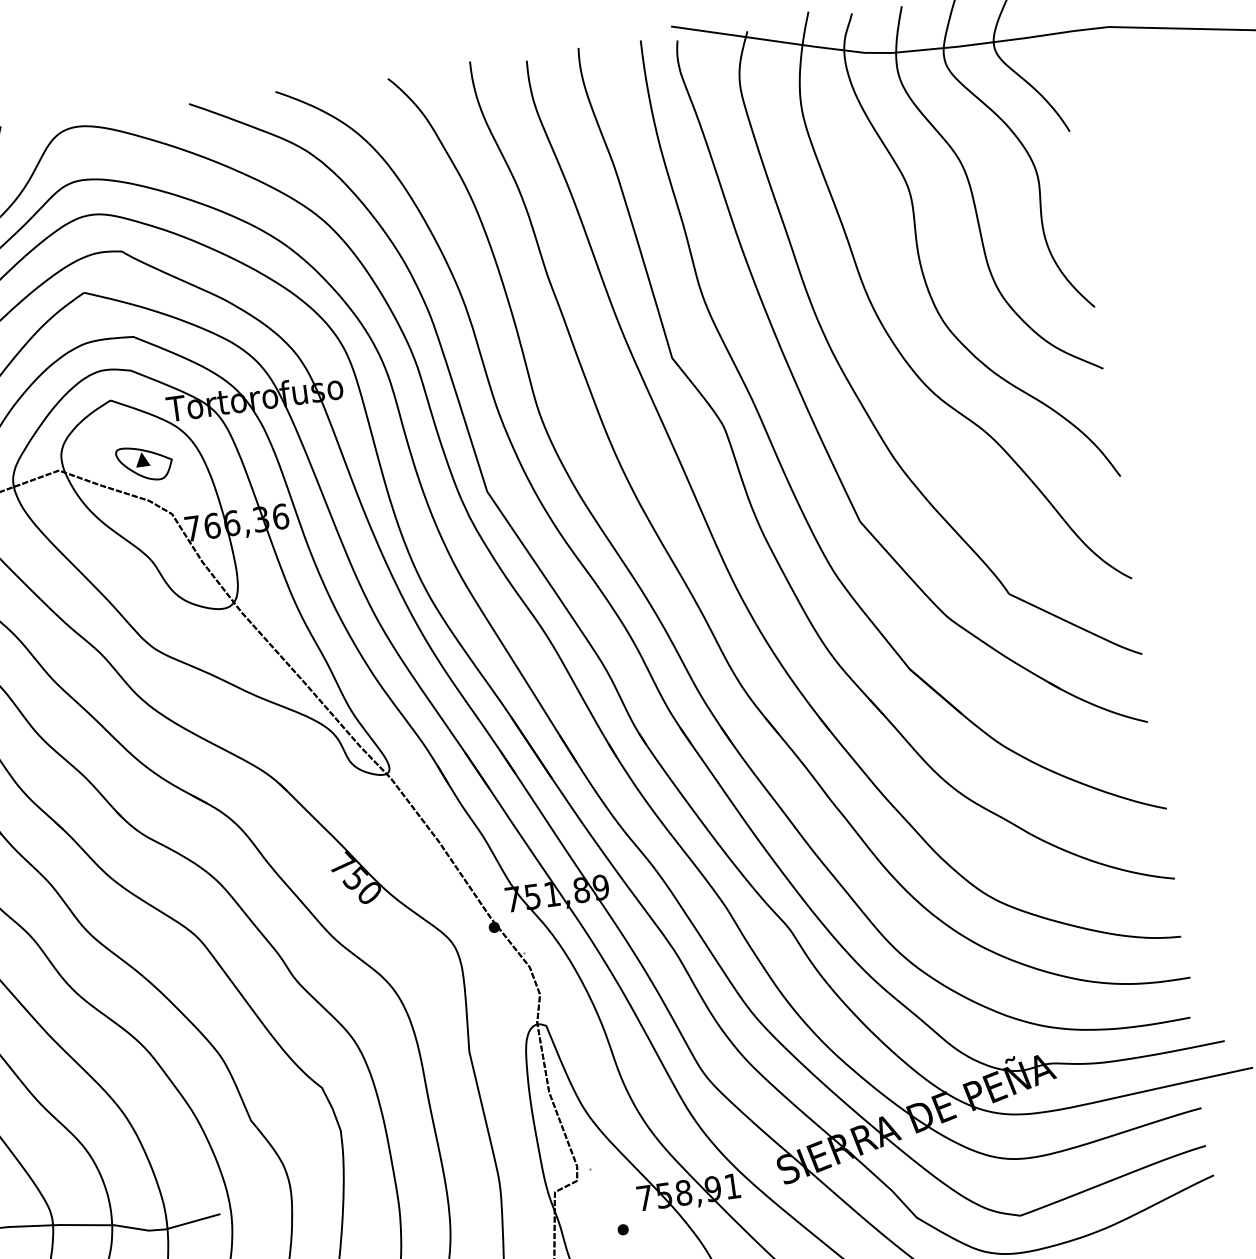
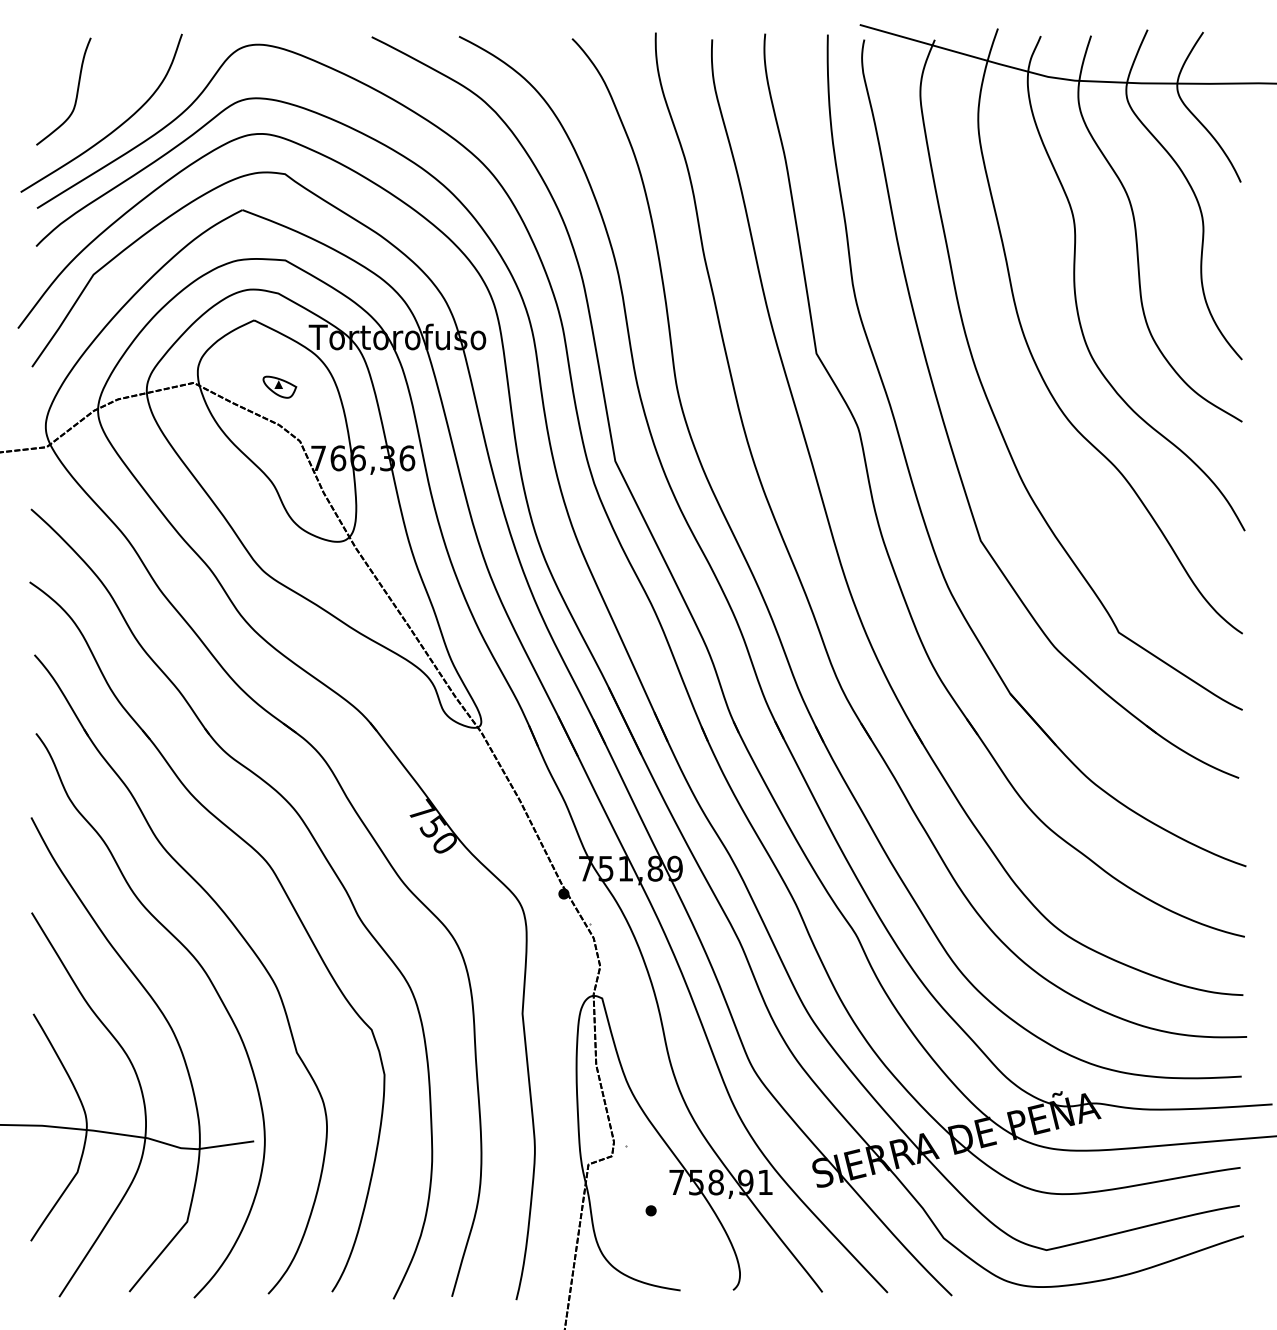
part: (144, 462) -> (279, 386), size x0.6

